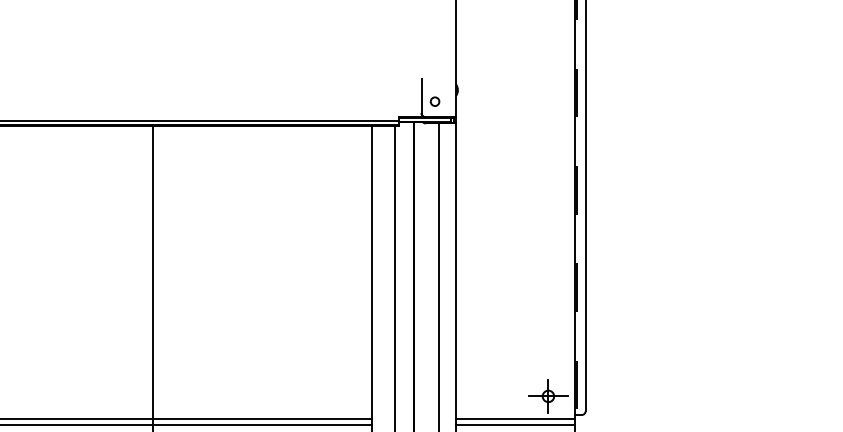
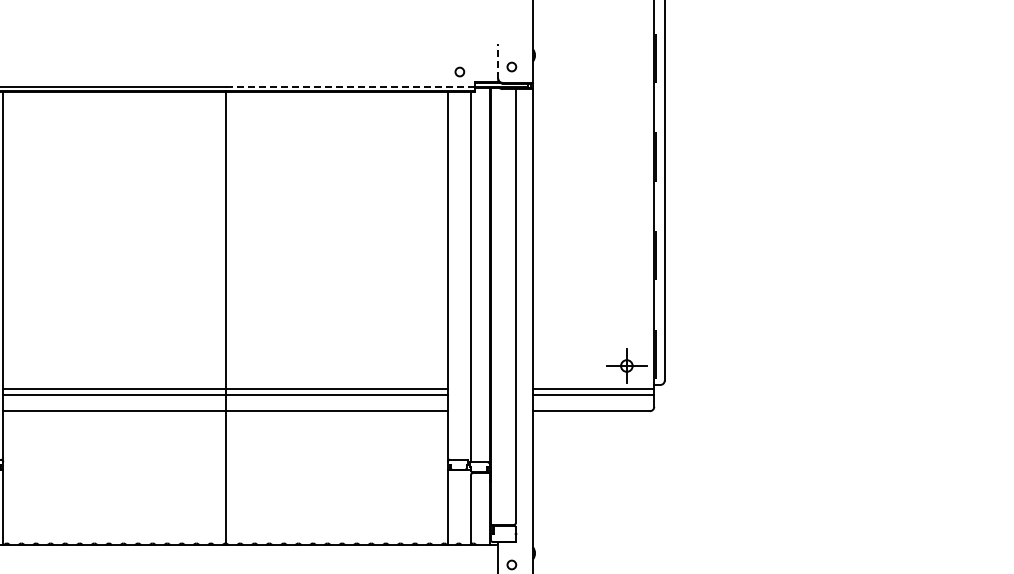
line: (421, 96) -> (498, 61), solid -> dashed
circle: (383, 106) -> (459, 71), added
line: (276, 120) -> (350, 86), solid -> dashed

